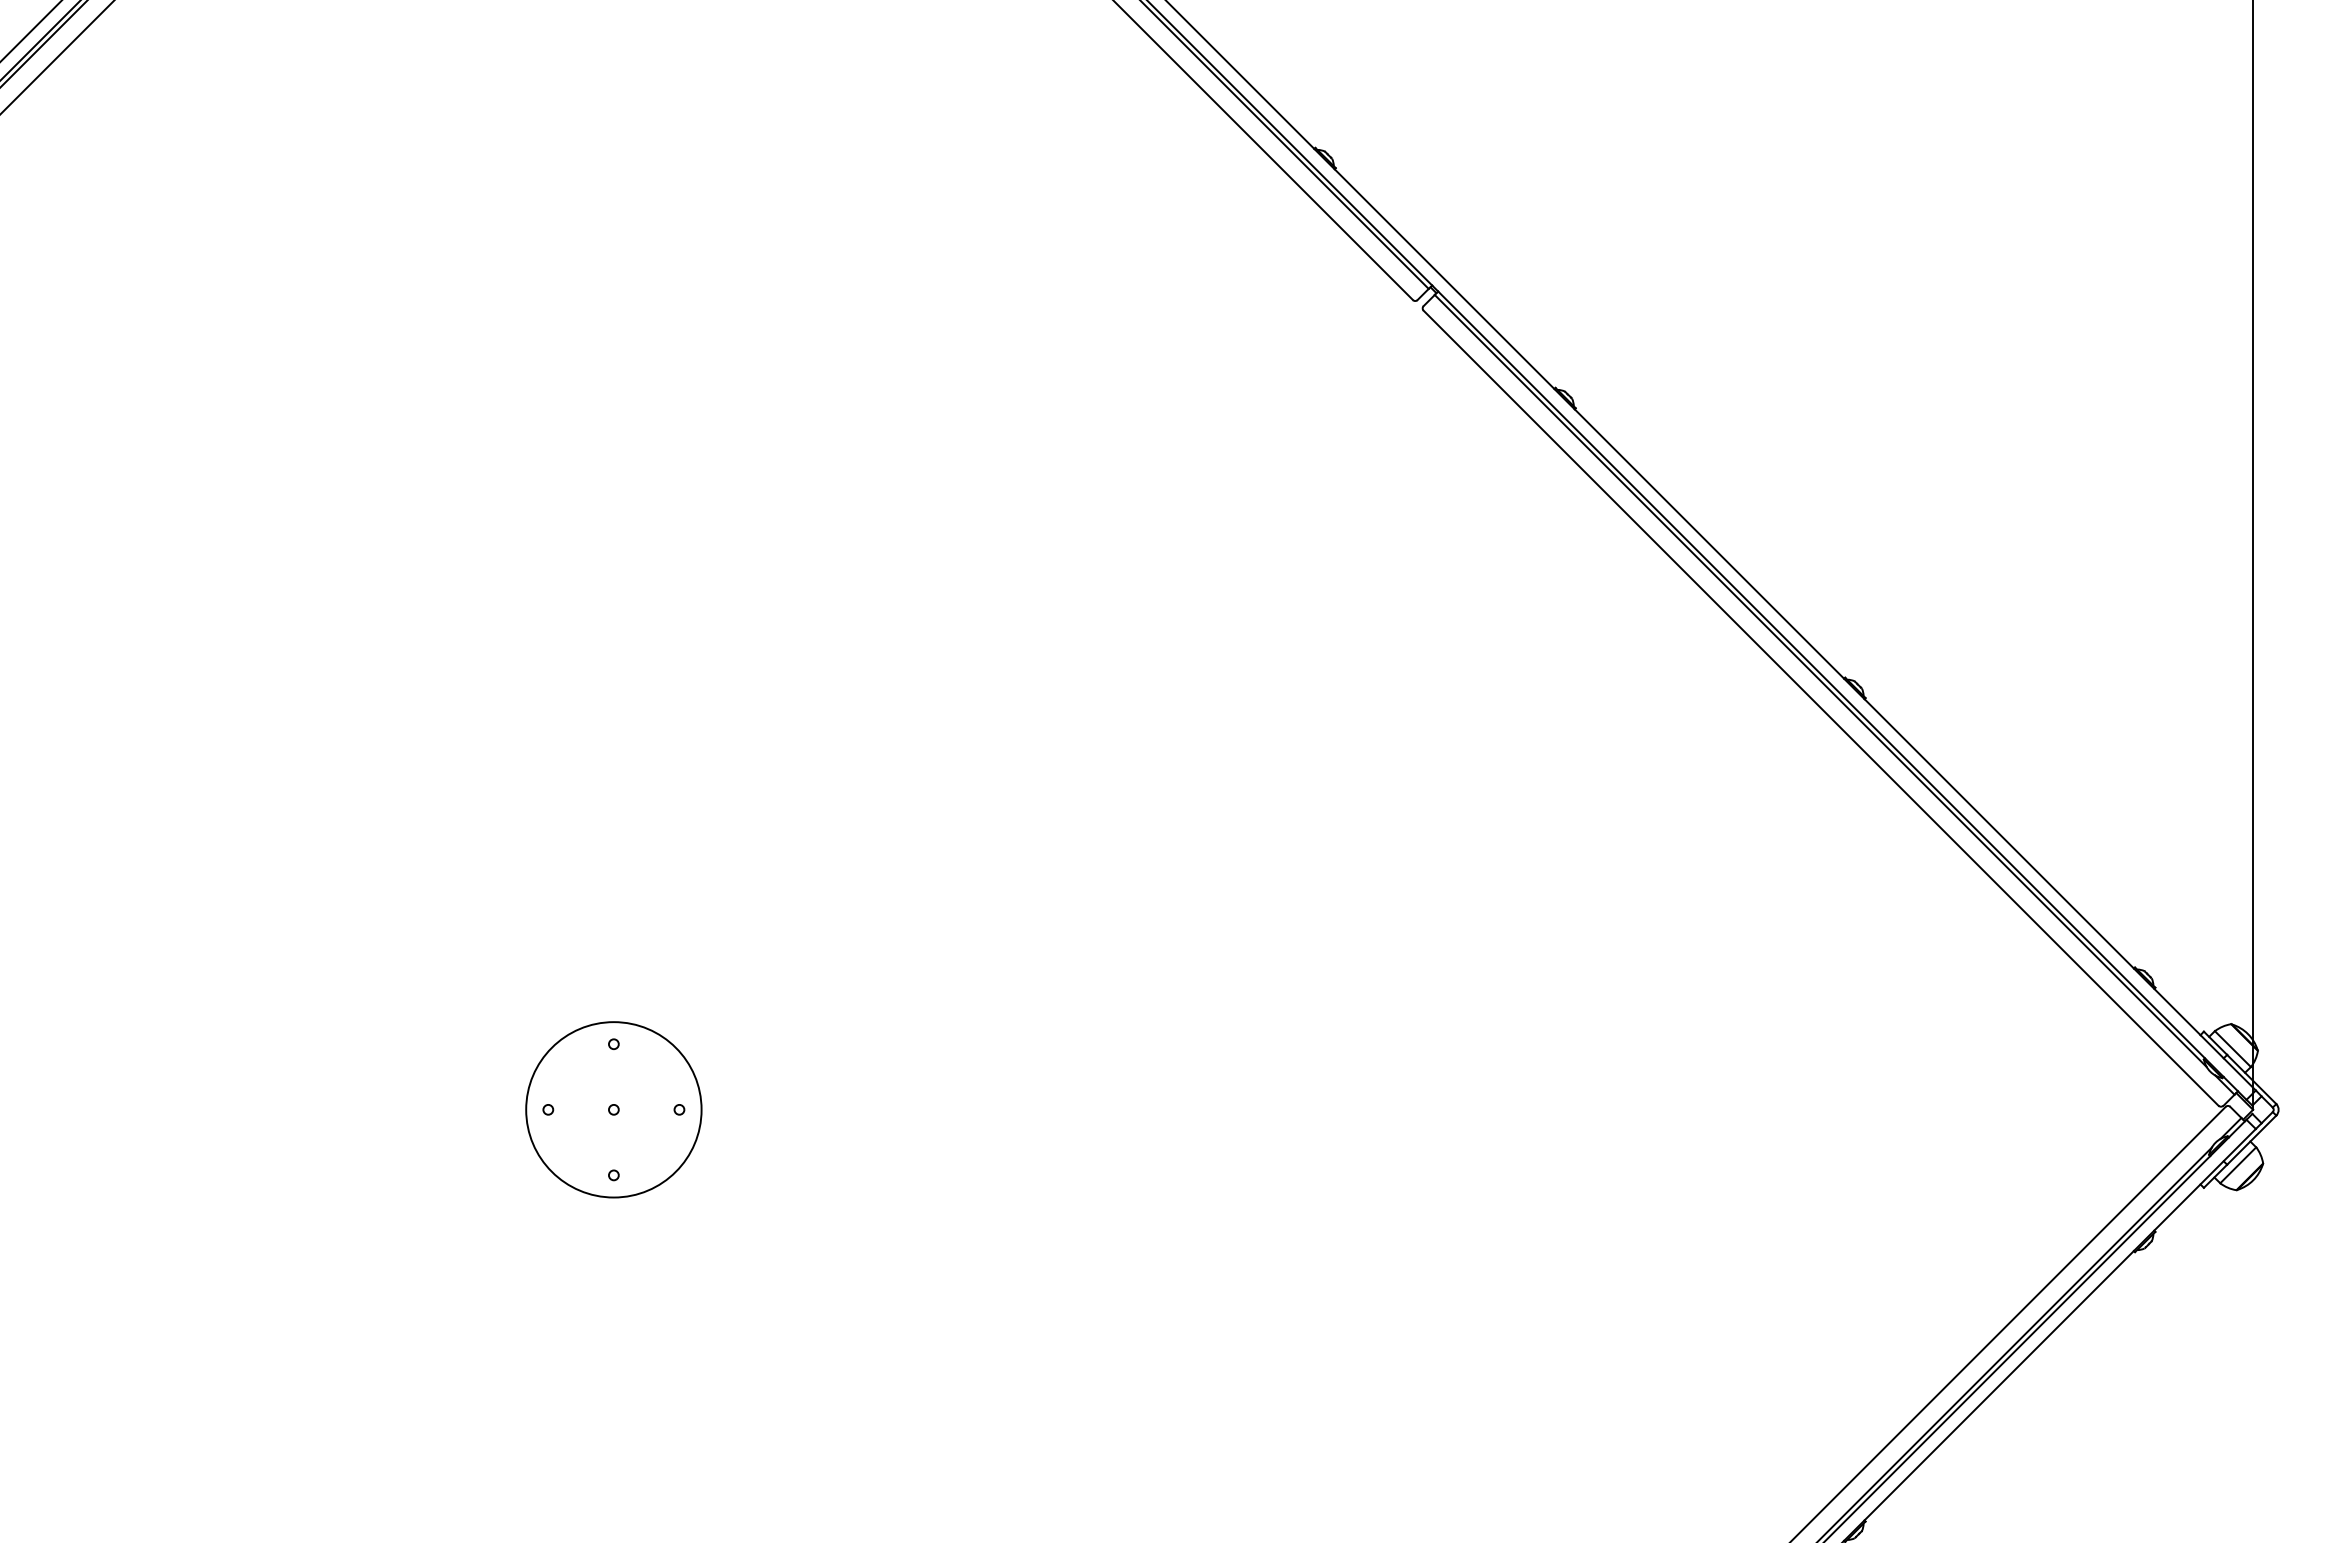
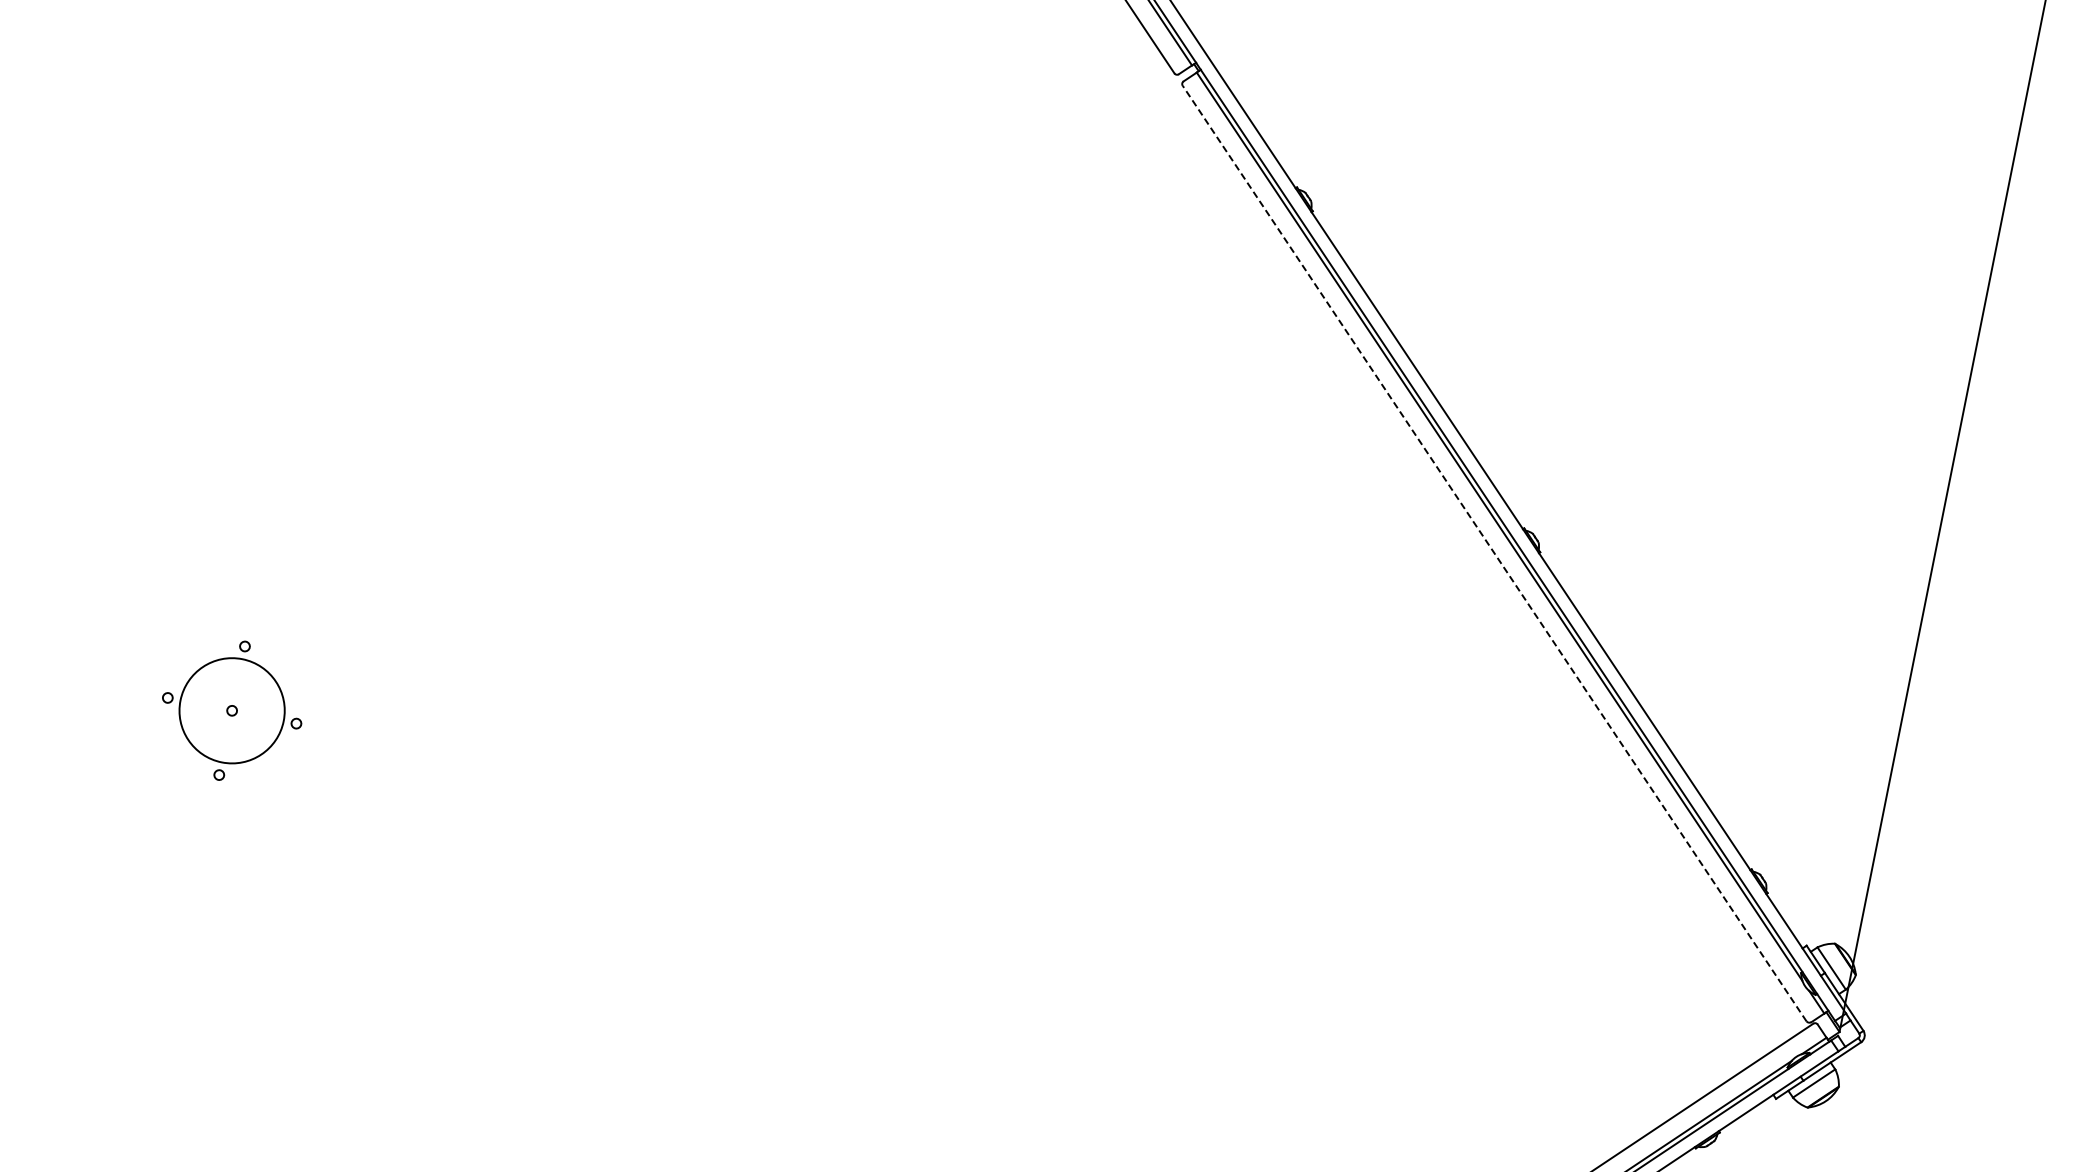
line: (1820, 707) -> (1494, 552), solid -> dashed
circle: (613, 1109) -> (231, 710), size x0.6

